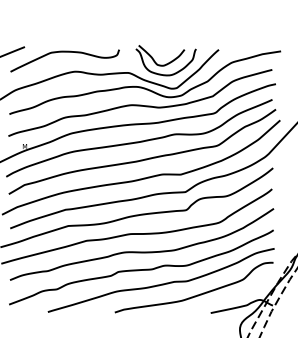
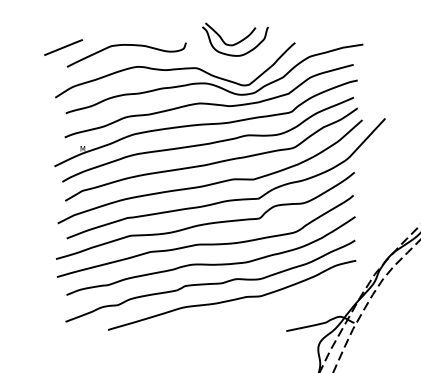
part: (166, 60) -> (235, 39), moved
curve: (195, 295) -> (269, 311), removed

